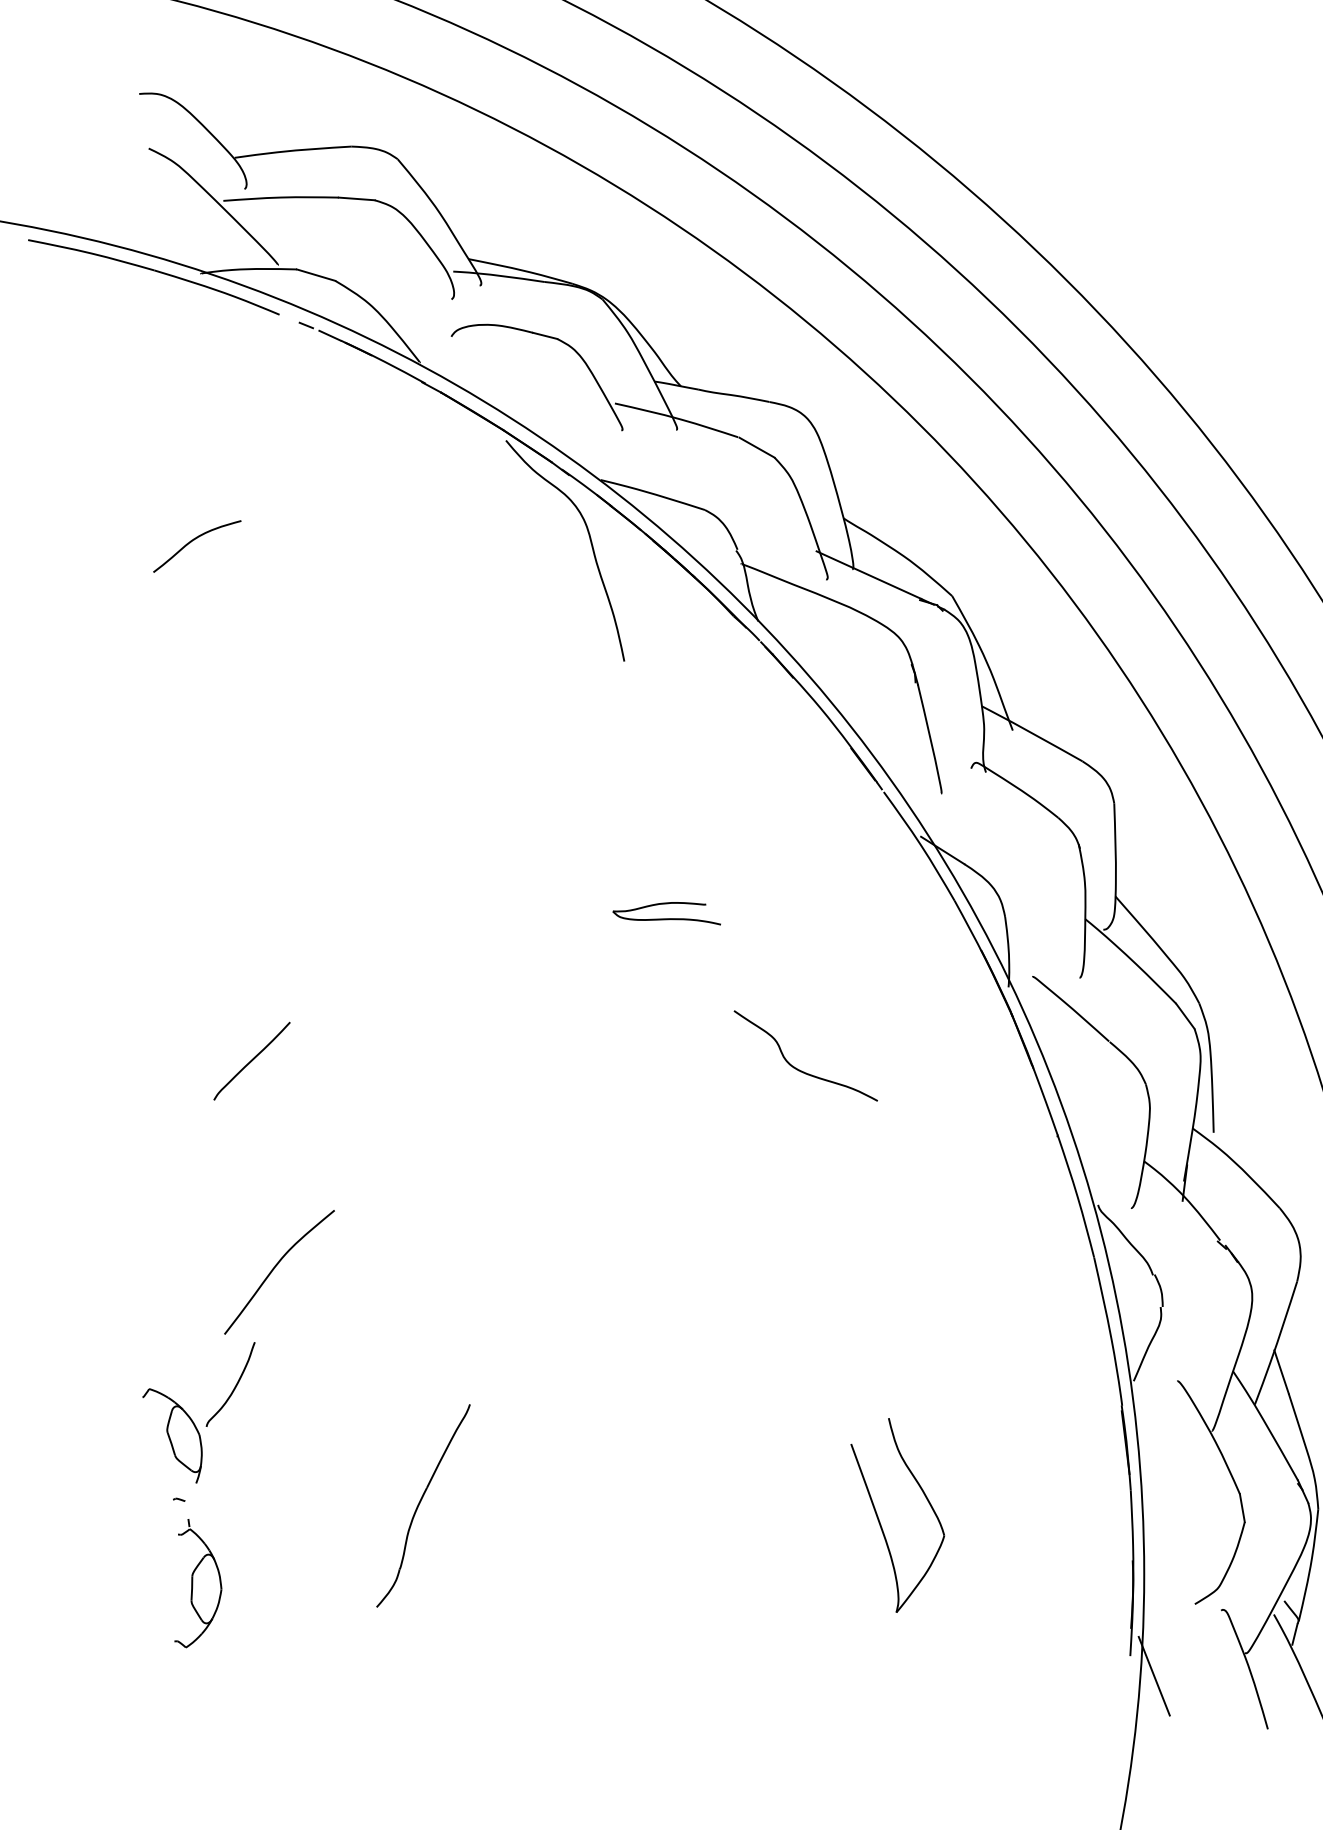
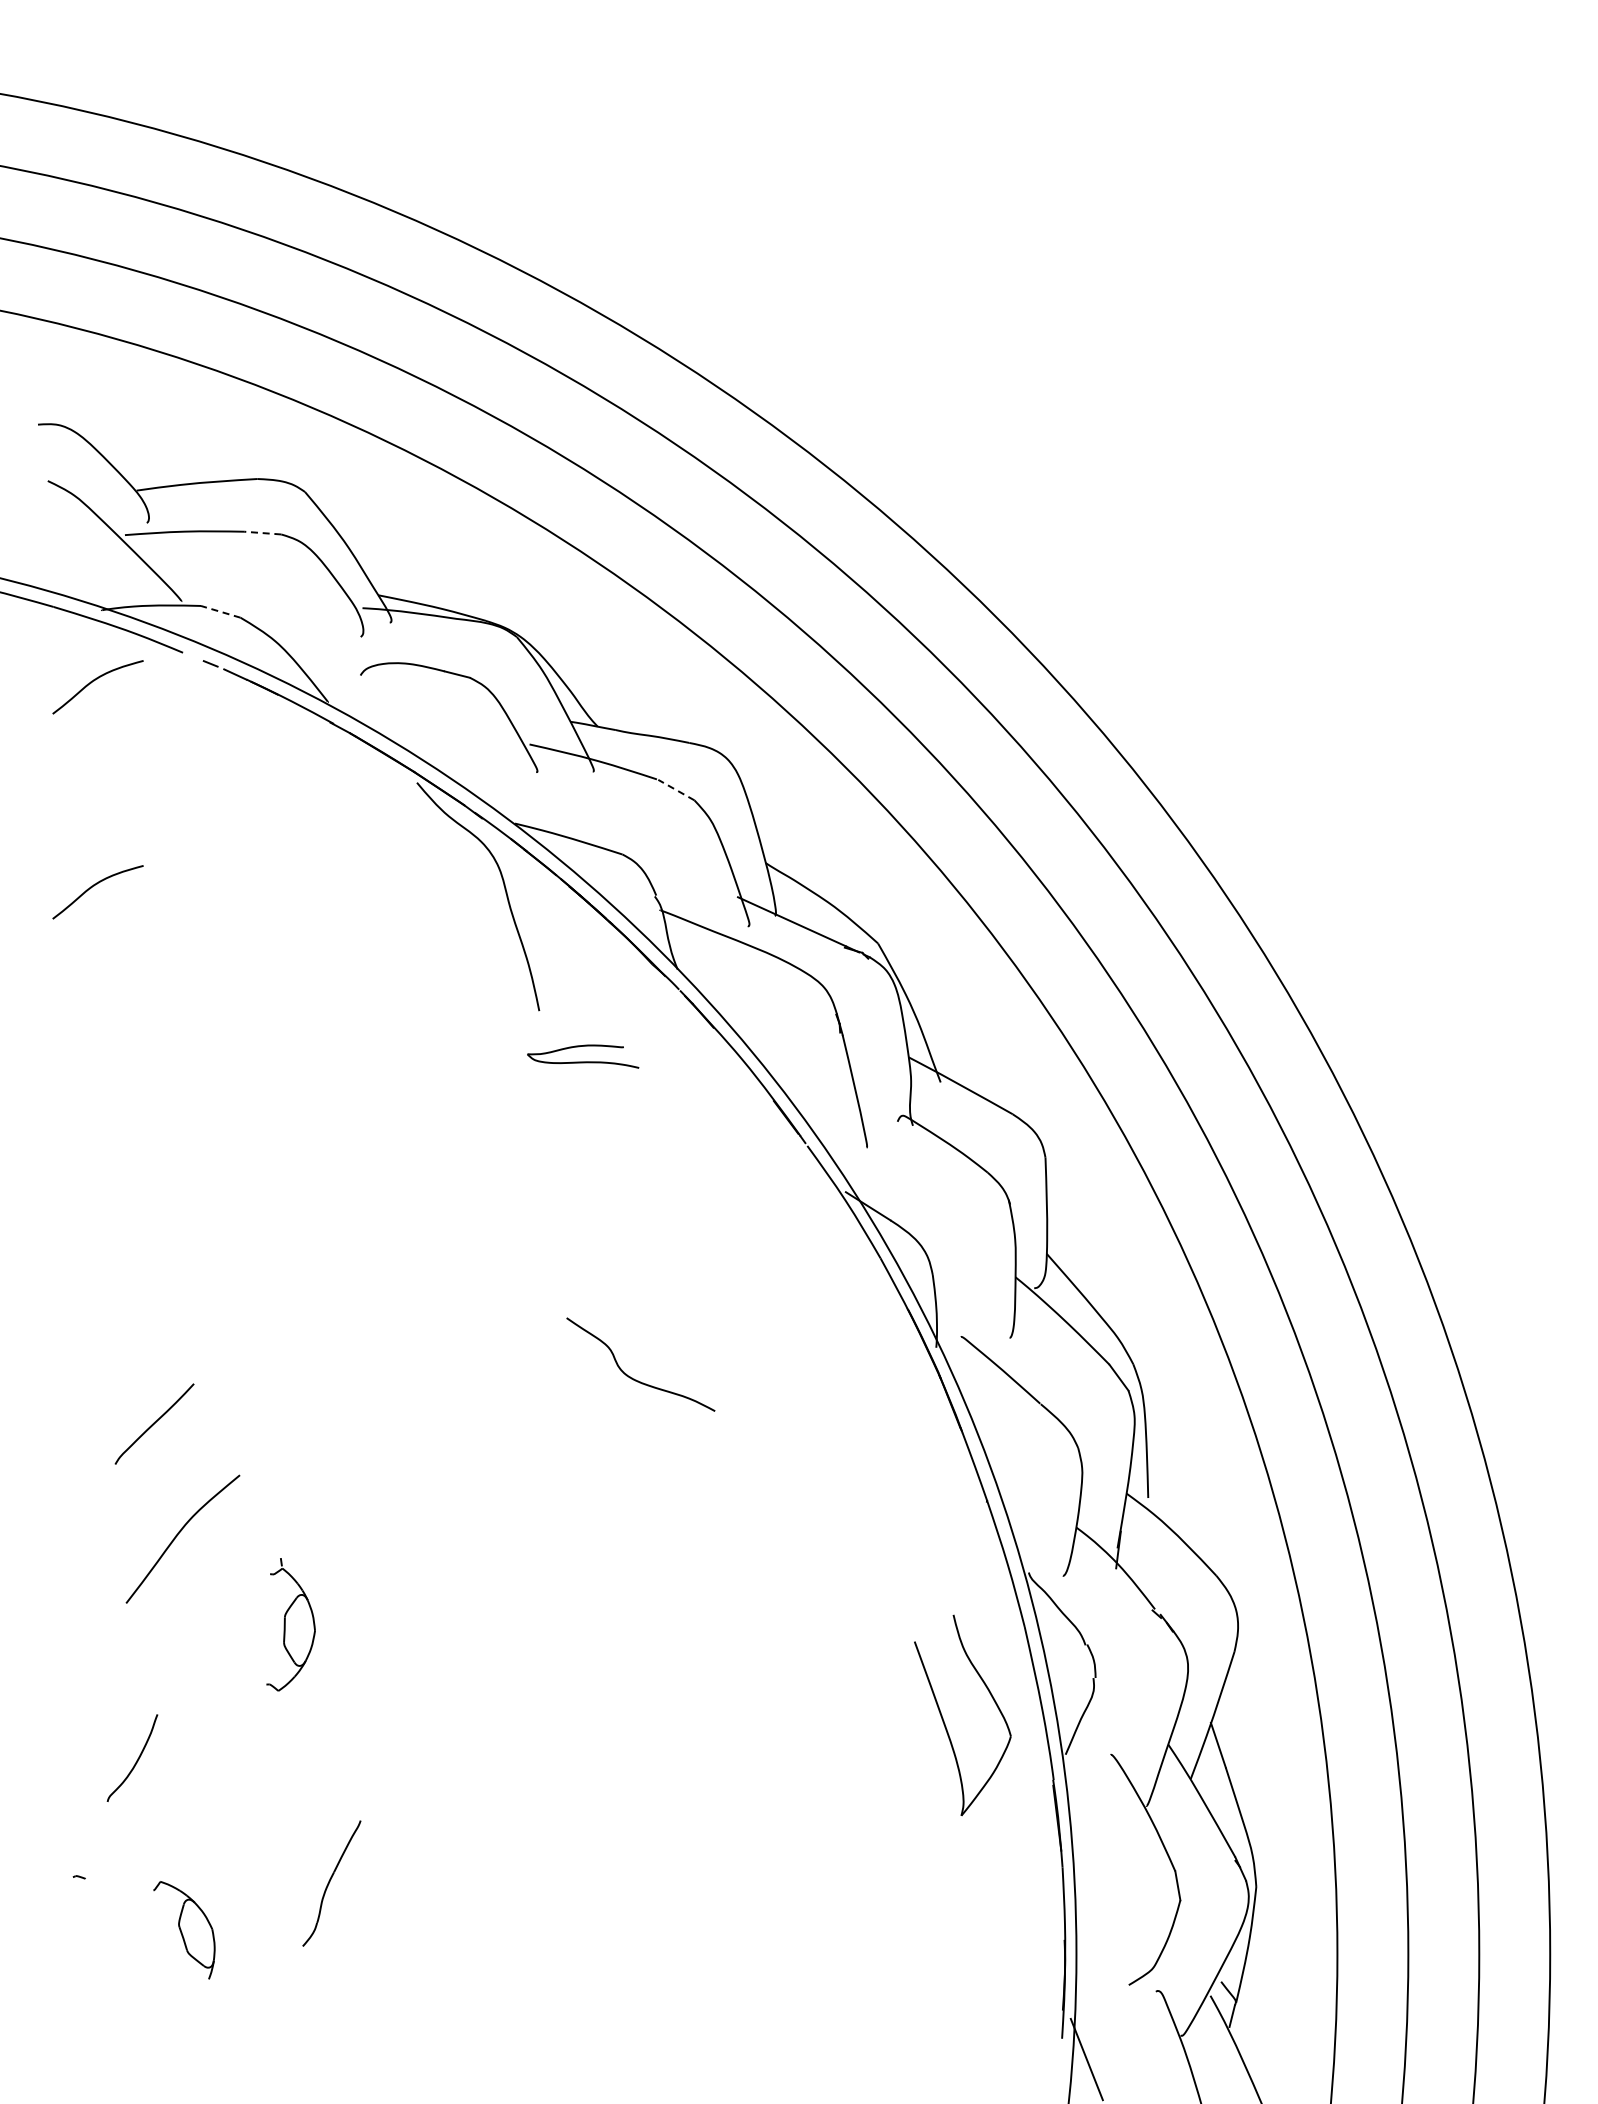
line: (356, 199) -> (262, 533), solid -> dashed
line: (315, 274) -> (220, 611), solid -> dashed
curve: (193, 342) -> (94, 681), added
line: (757, 448) -> (676, 790), solid -> dashed
part: (667, 913) -> (583, 1056), moved
curve: (799, 1069) -> (634, 1378), moved
curve: (275, 1268) -> (178, 1535), moved
part: (172, 1436) -> (184, 1930), moved
part: (423, 1505) -> (331, 1883), size x0.6
part: (880, 1520) -> (944, 1720), moved
part: (197, 1583) -> (290, 1624), moved

